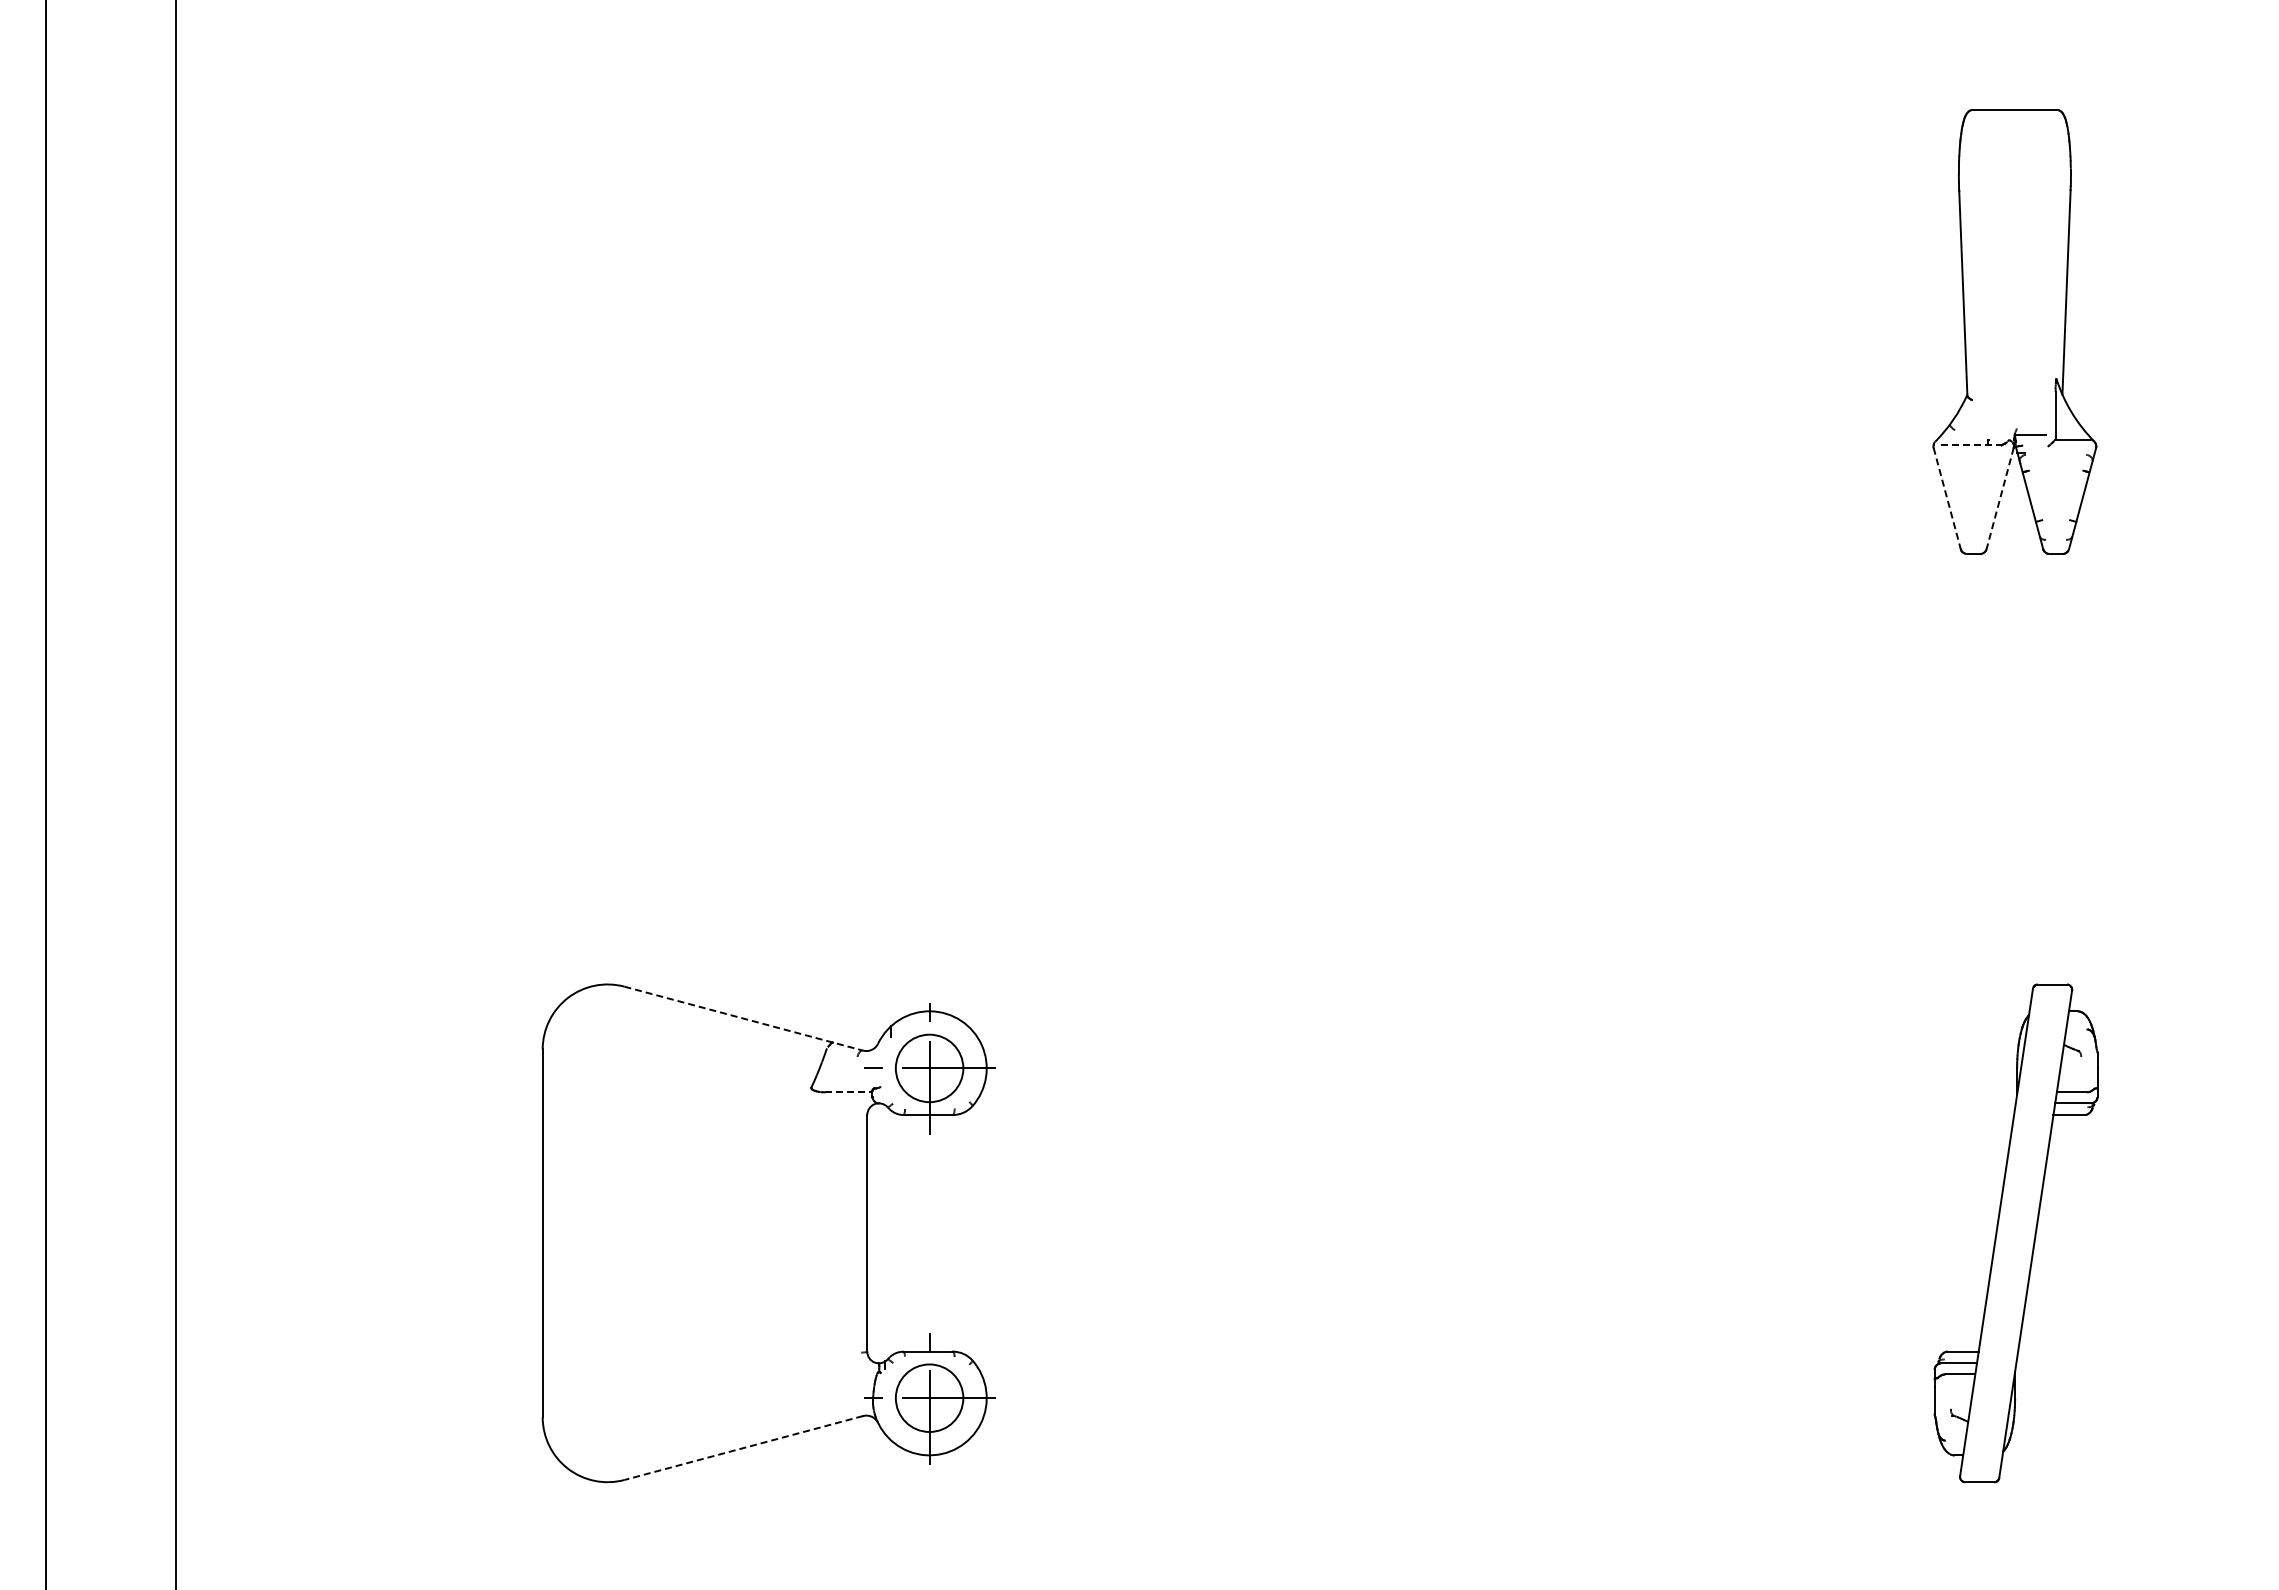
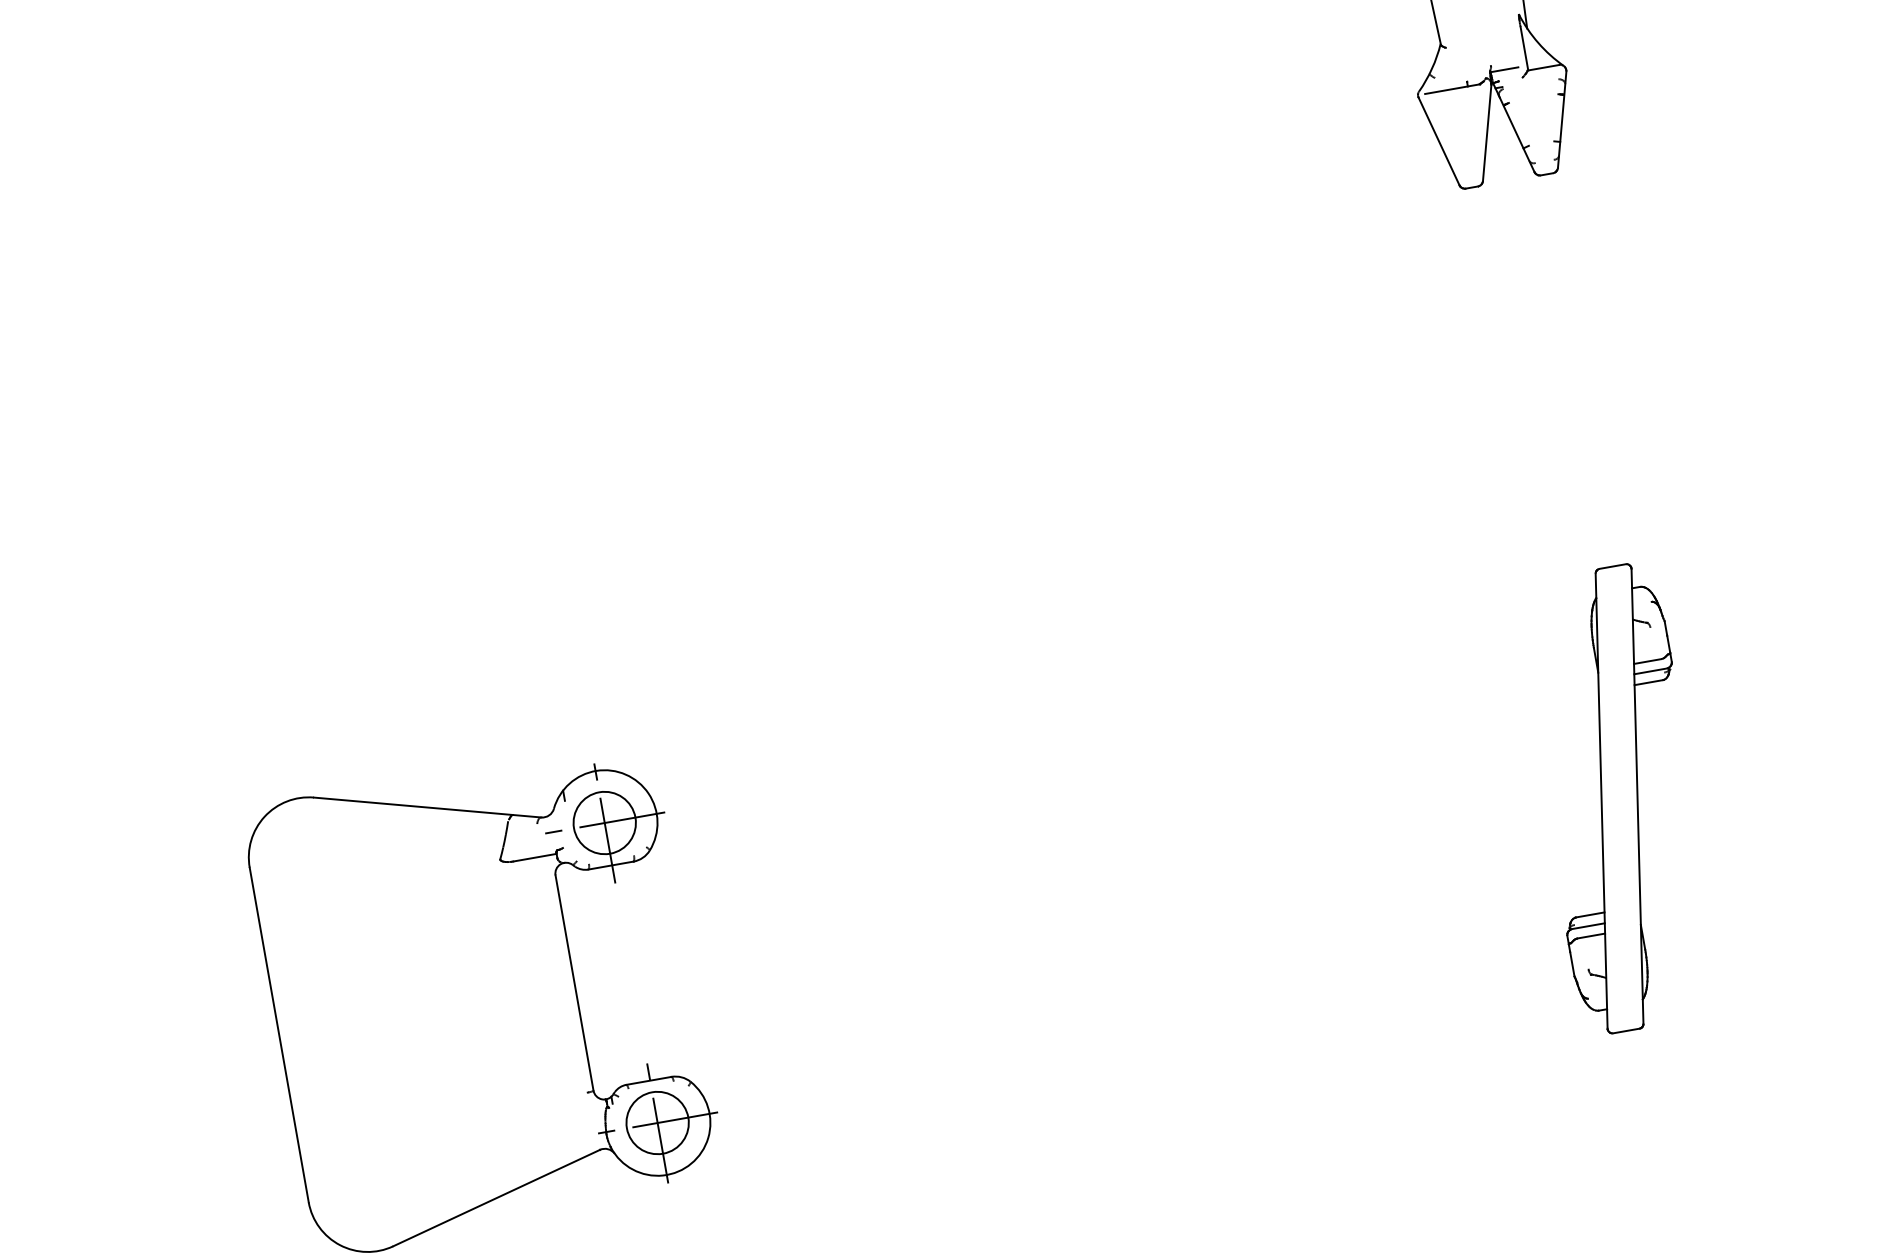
line: (1971, 445) -> (1452, 89), dashed -> solid
line: (1947, 499) -> (1439, 142), dashed -> solid
line: (2000, 499) -> (1487, 133), dashed -> solid
line: (743, 1018) -> (427, 807), dashed -> solid
line: (848, 1092) -> (534, 857), dashed -> solid
line: (743, 1448) -> (496, 1198), dashed -> solid

